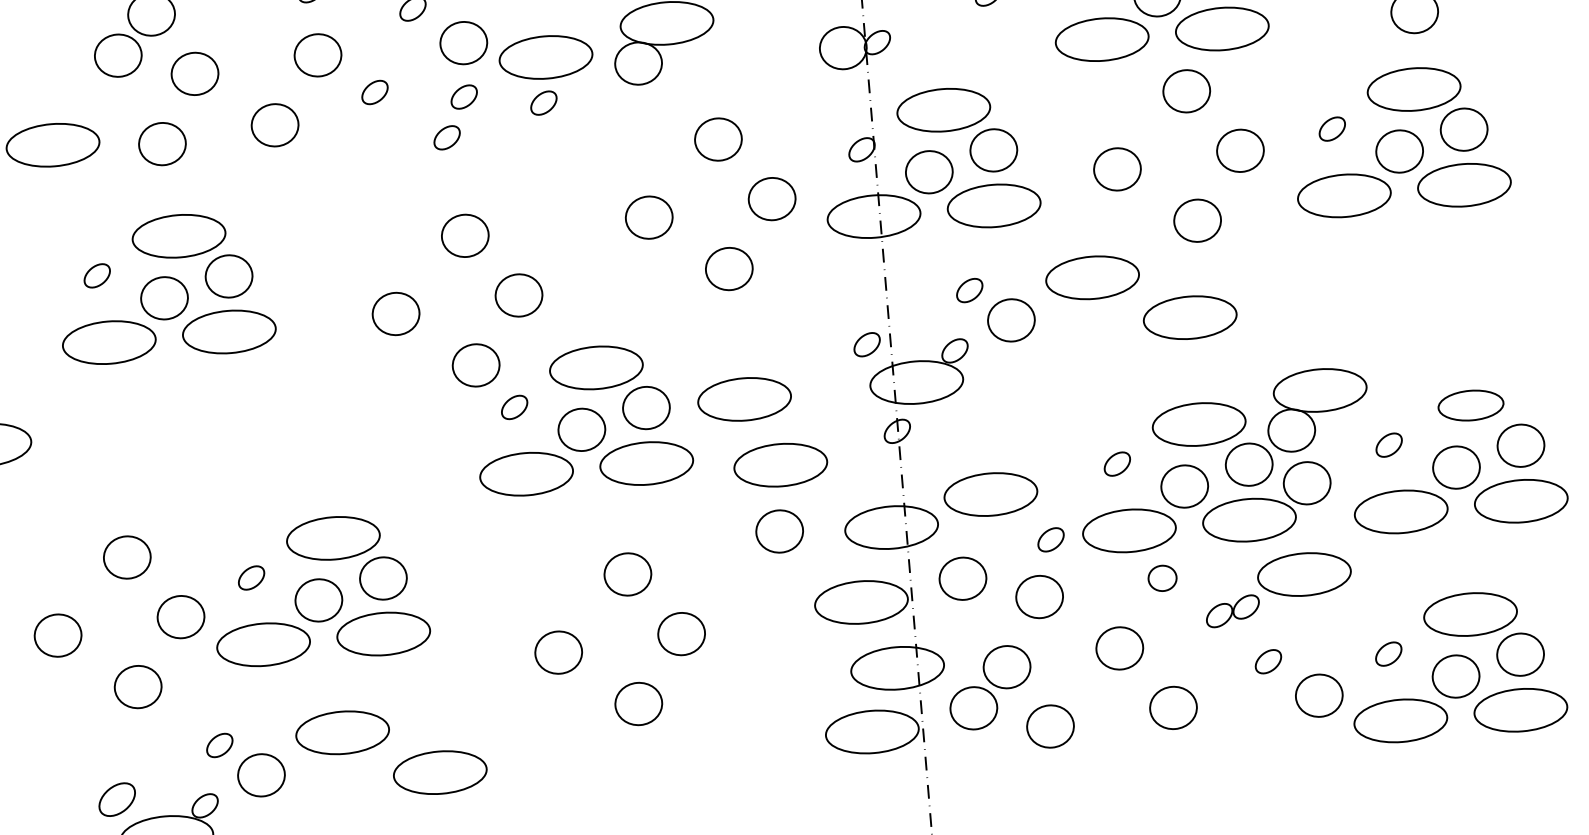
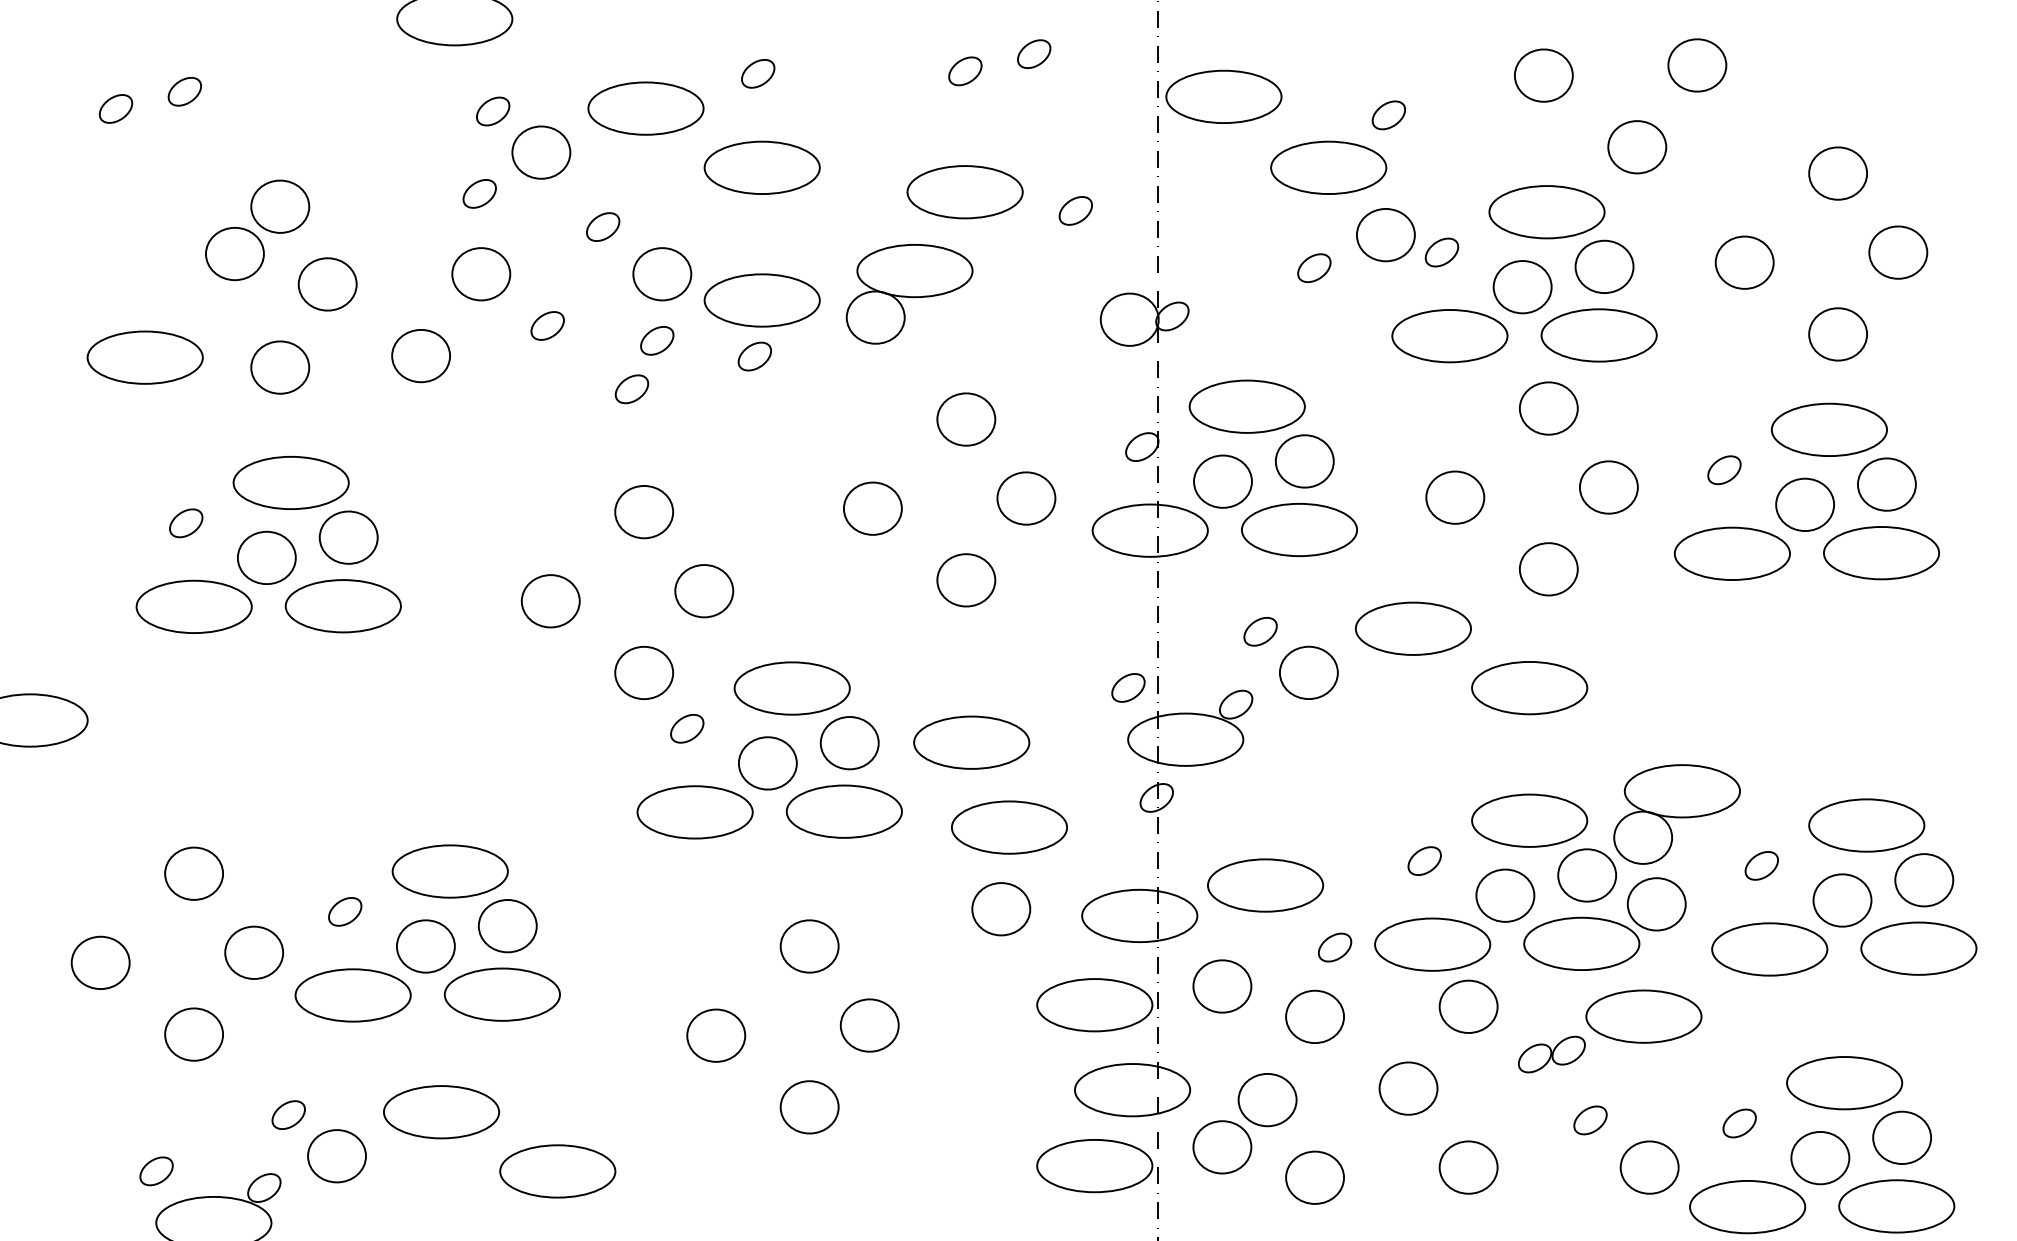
part: (1470, 405) -> (1866, 825), size x1.43
part: (1162, 578) -> (1468, 1006), size x1.67
part: (117, 799) -> (156, 1171), size x0.71

